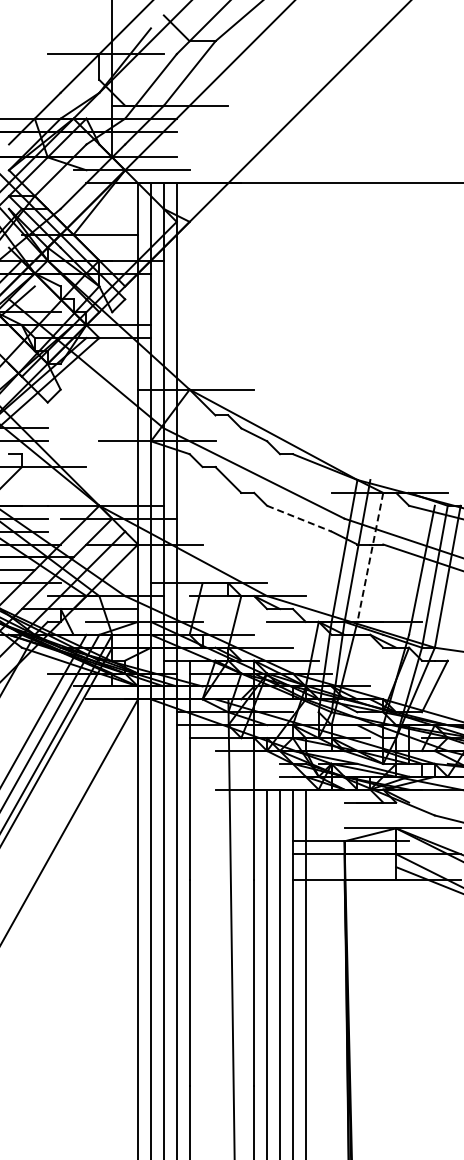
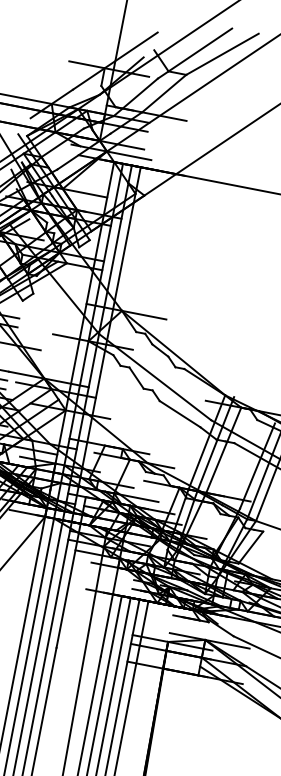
line: (299, 518) -> (180, 414), dashed -> solid
line: (370, 557) -> (223, 450), dashed -> solid

